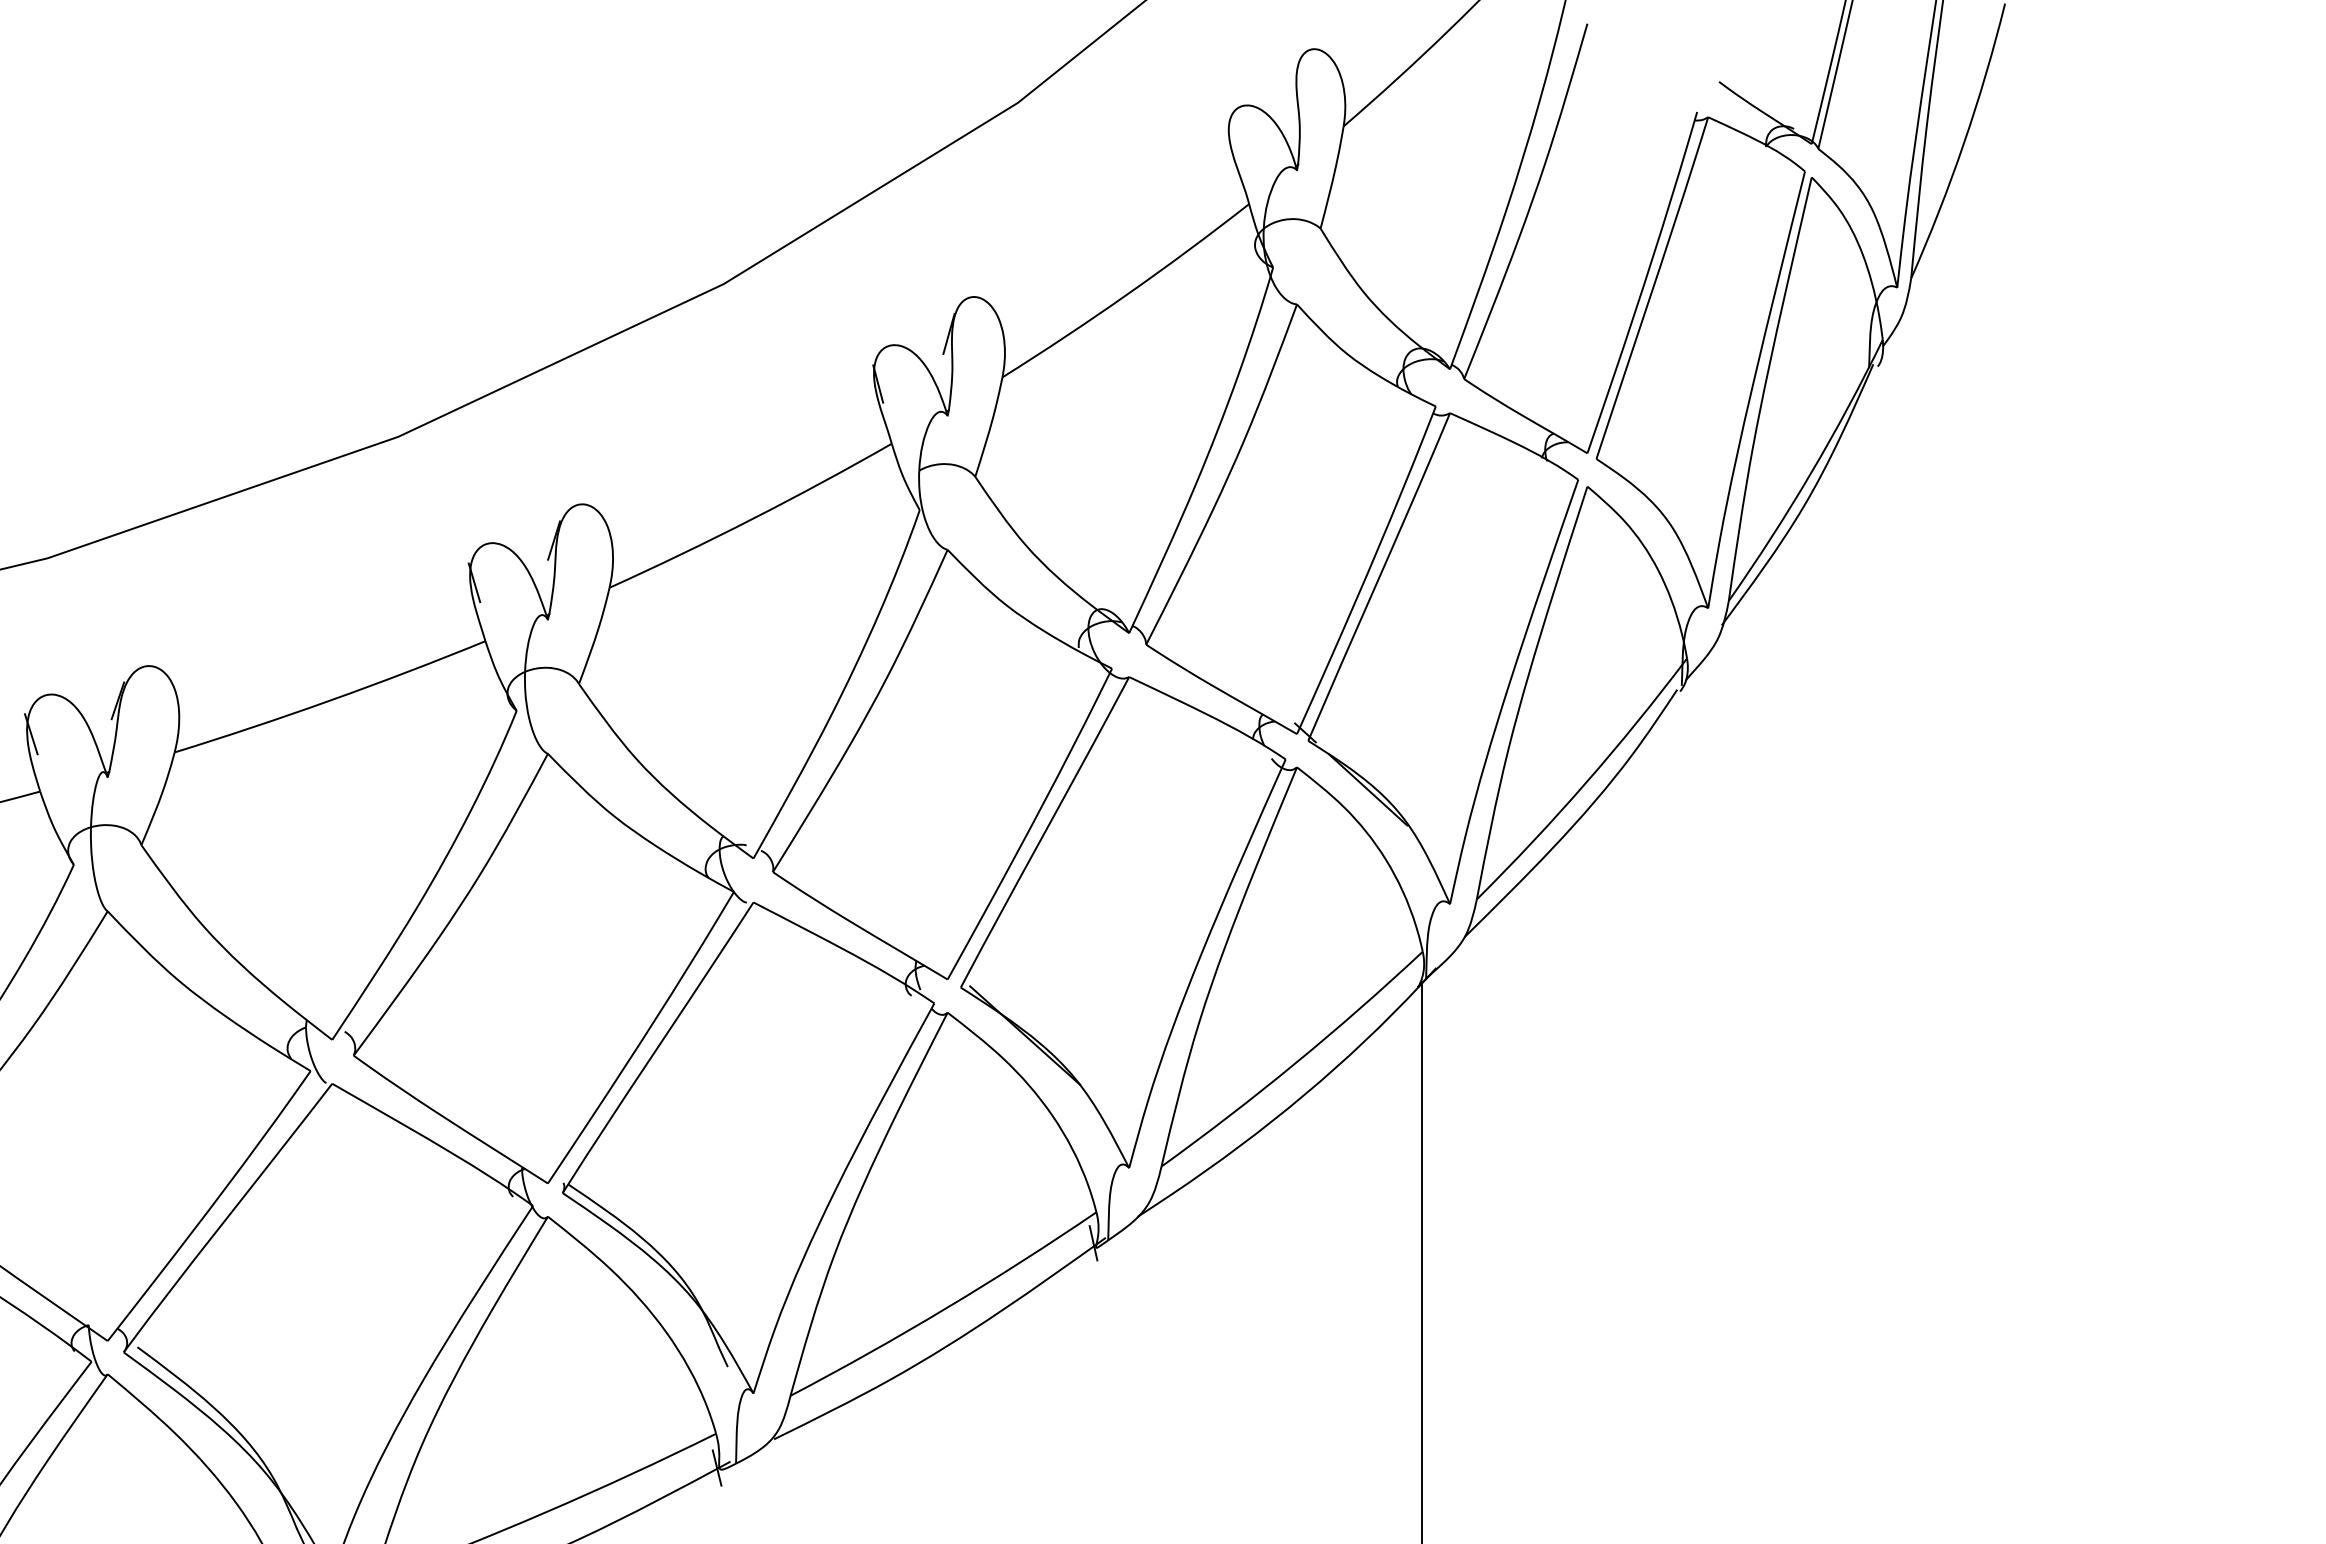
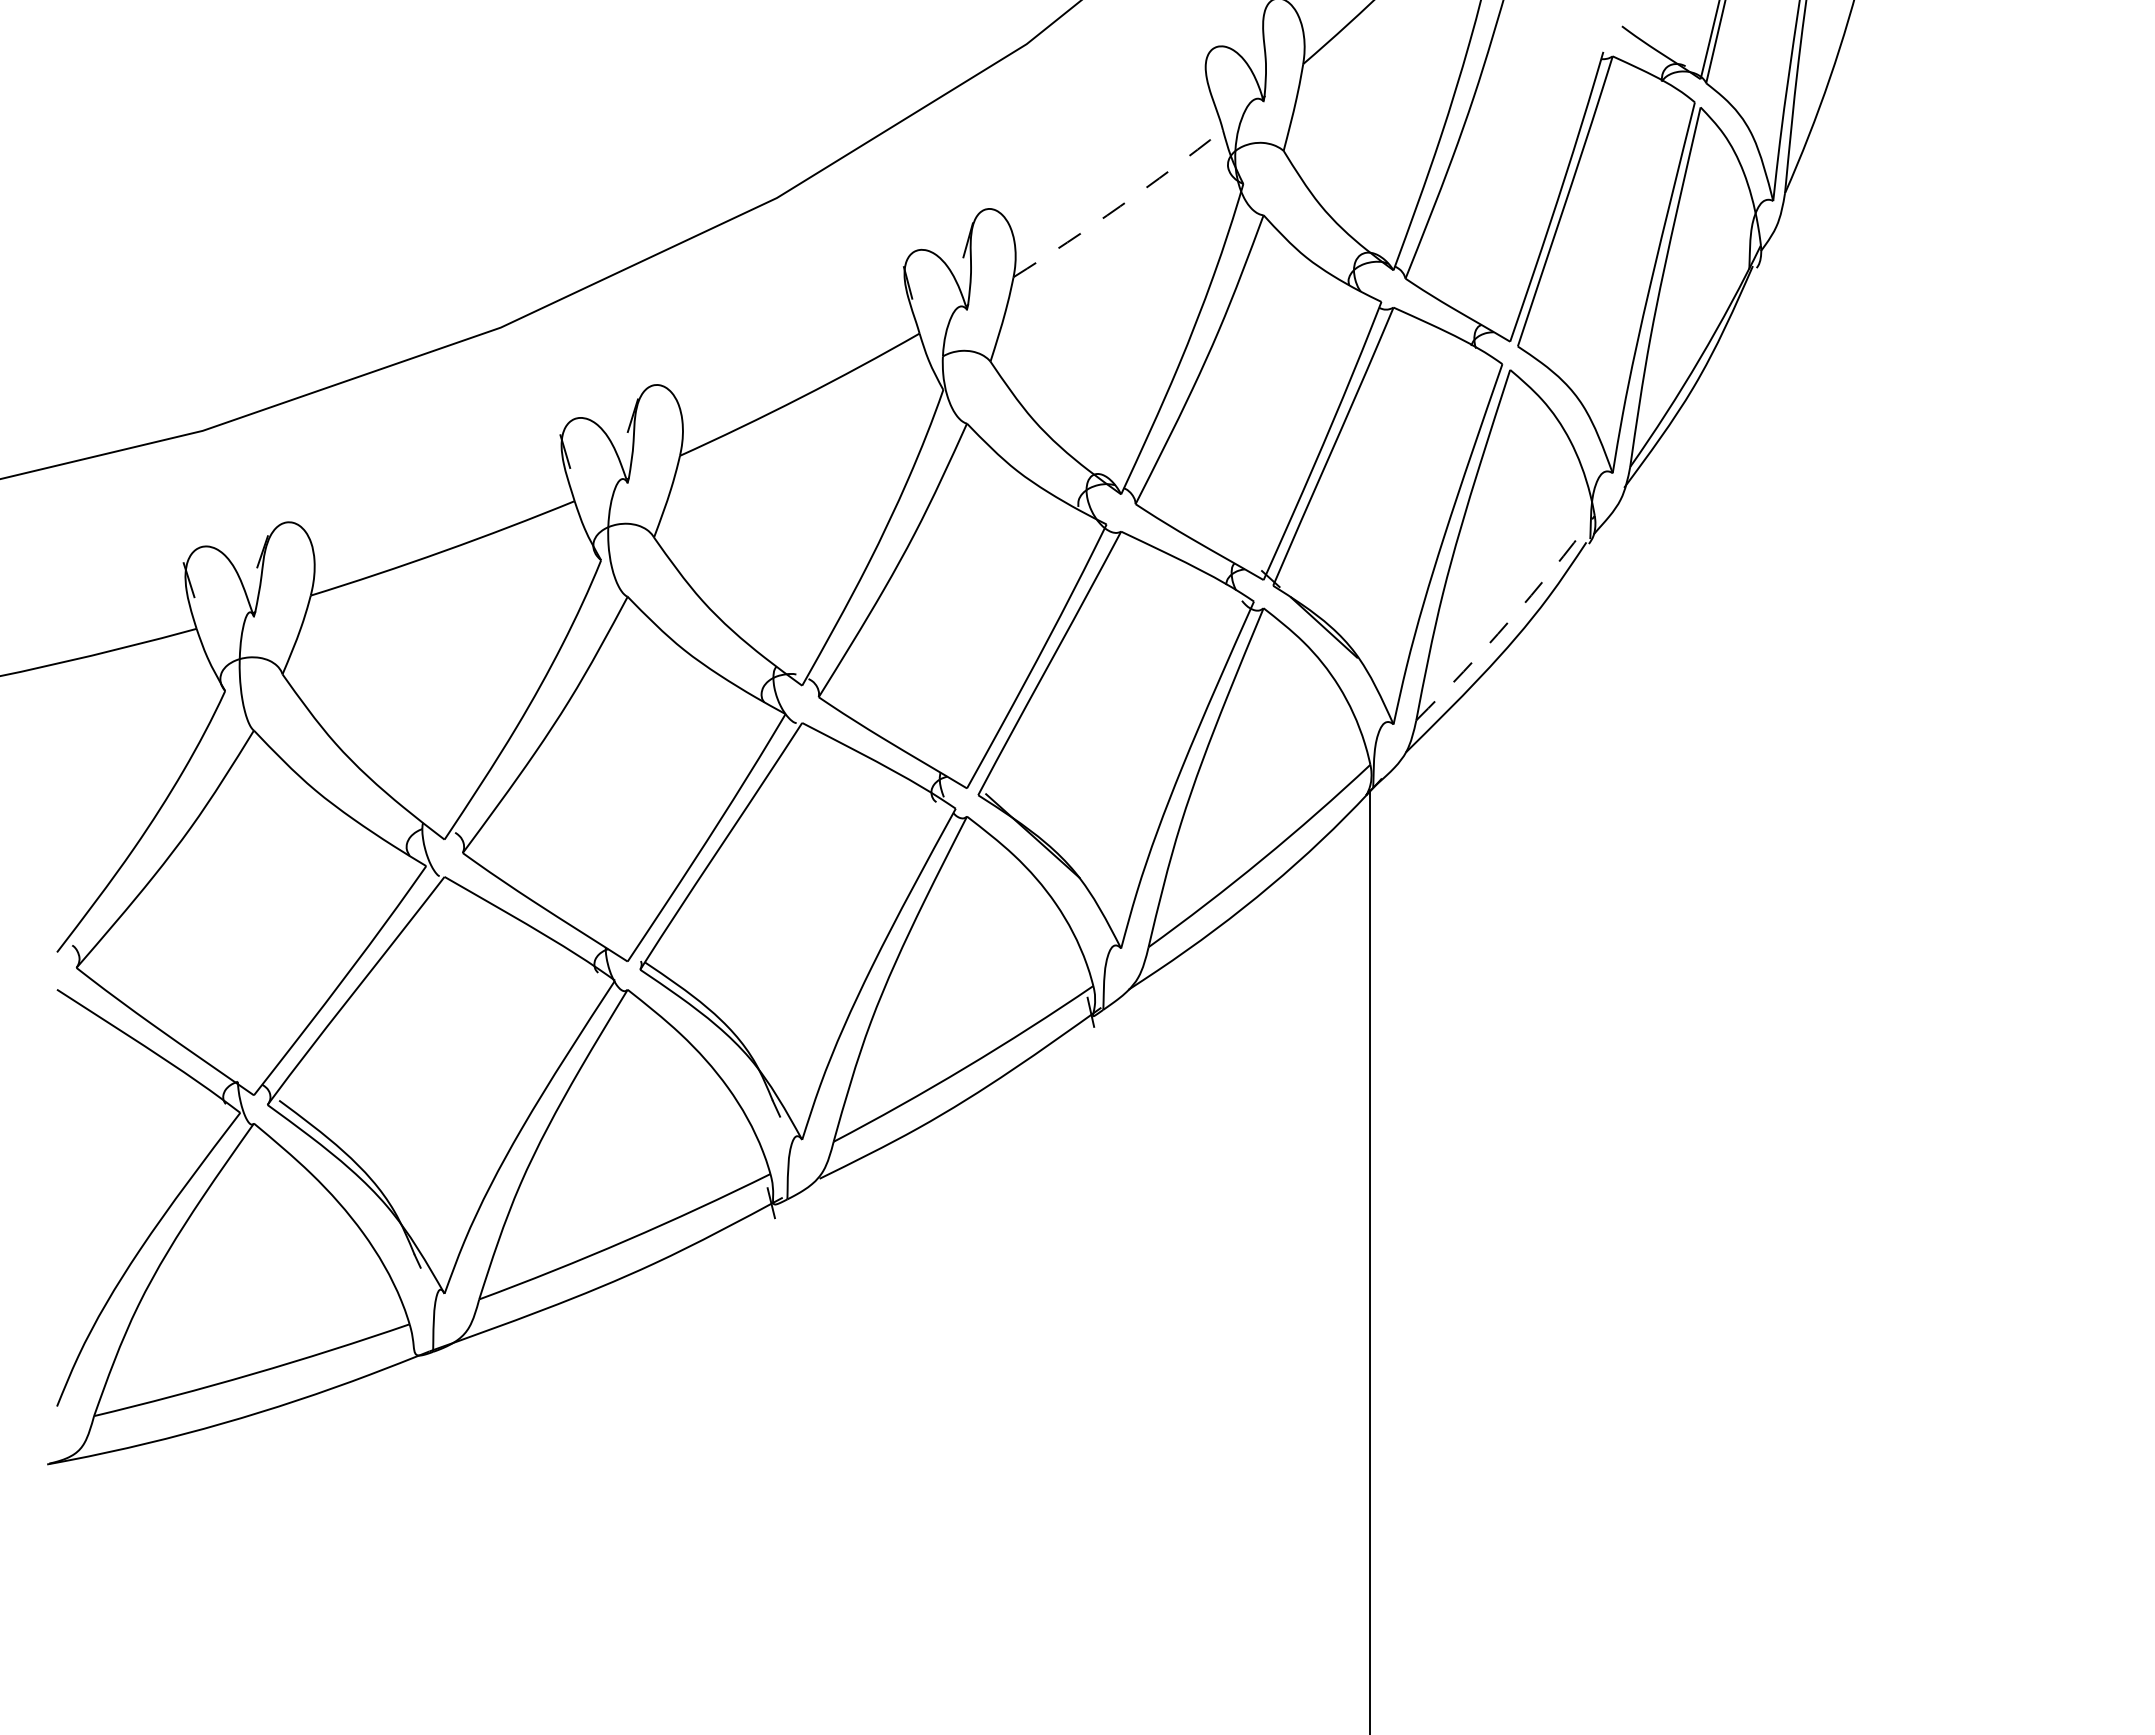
arc: (1128, 294) -> (1120, 206), solid -> dashed
arc: (1586, 782) -> (1509, 621), solid -> dashed

